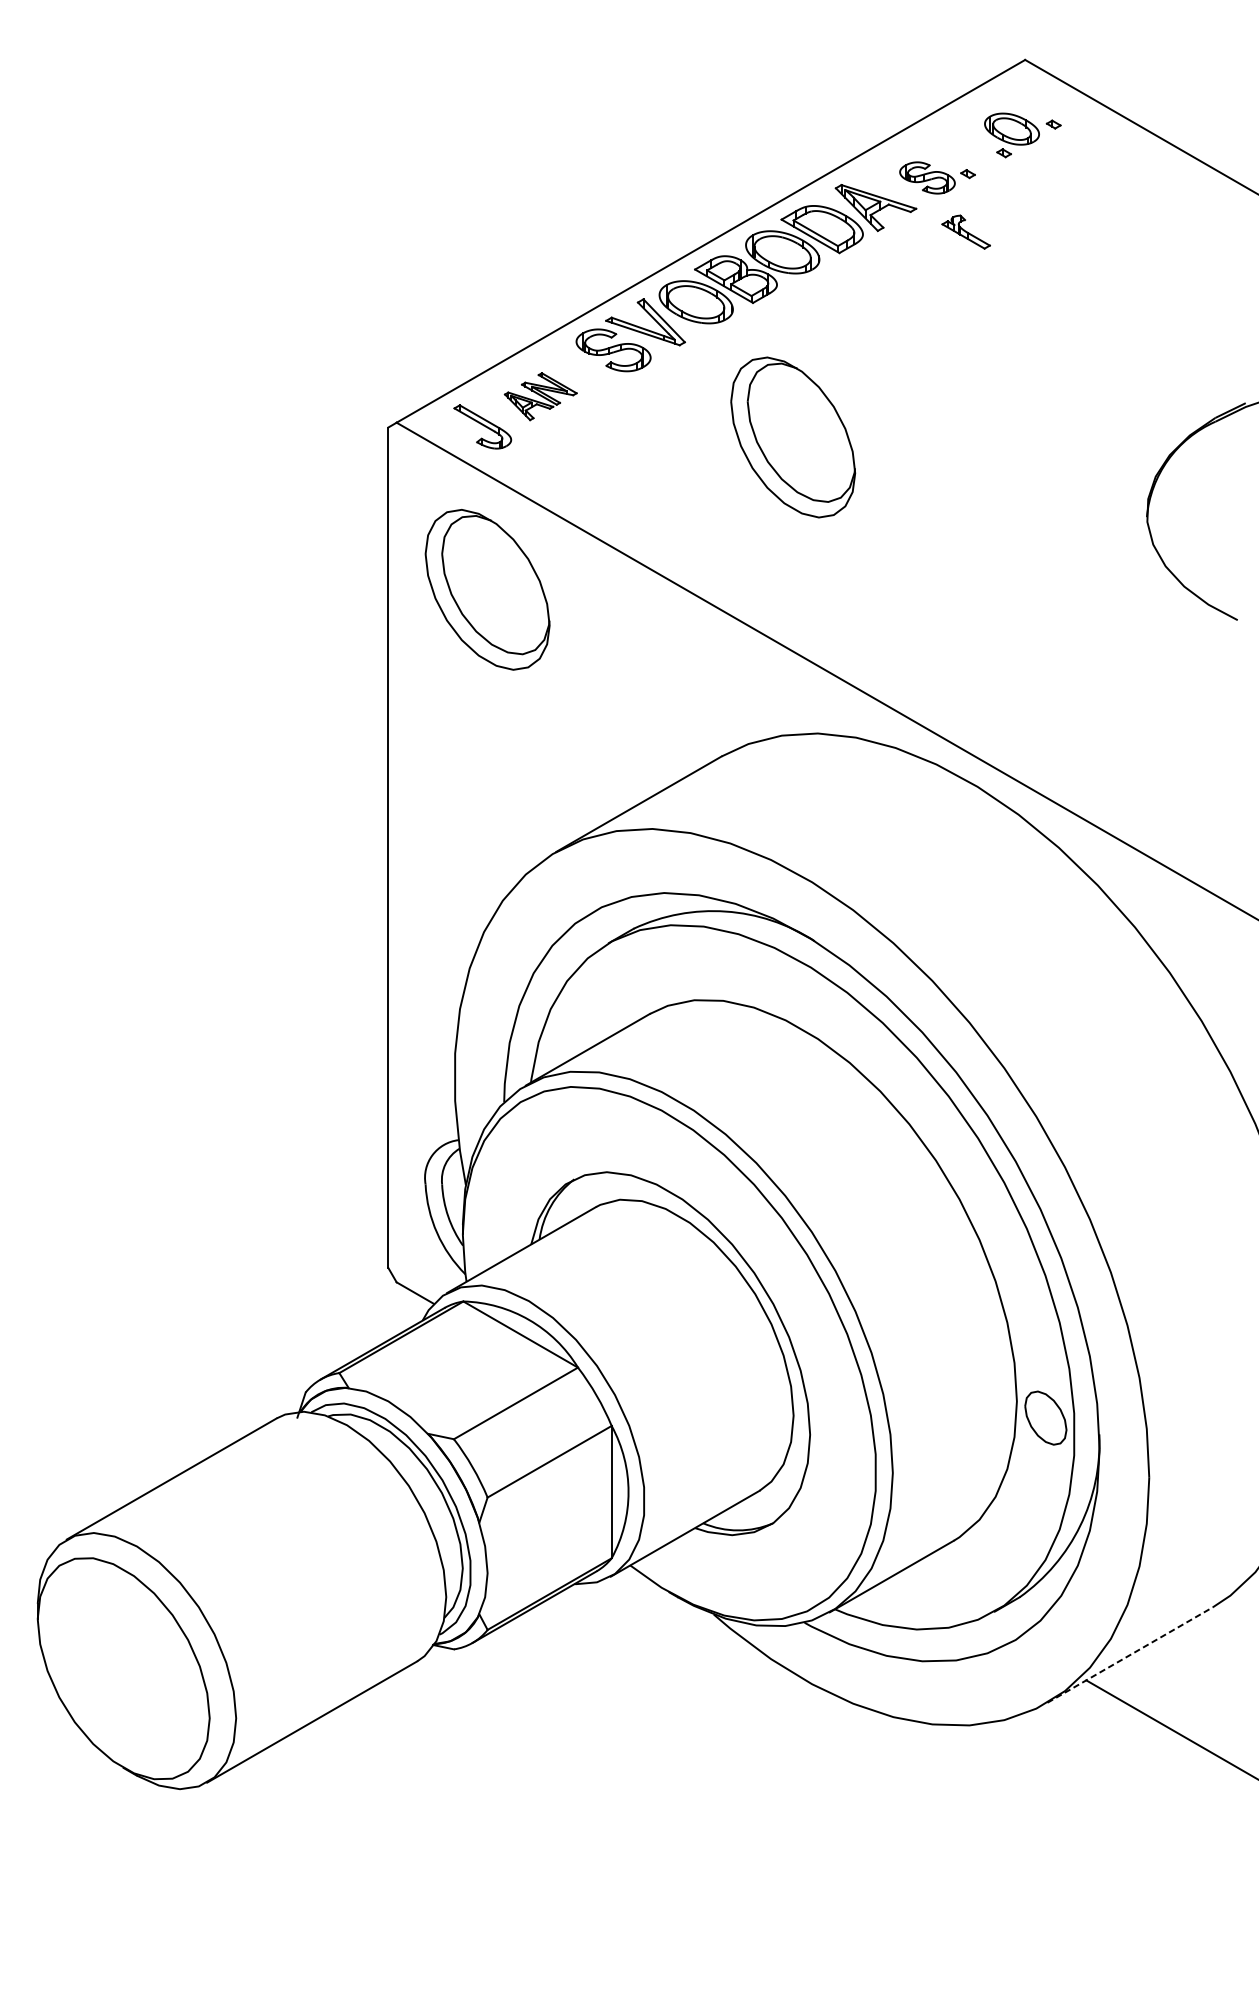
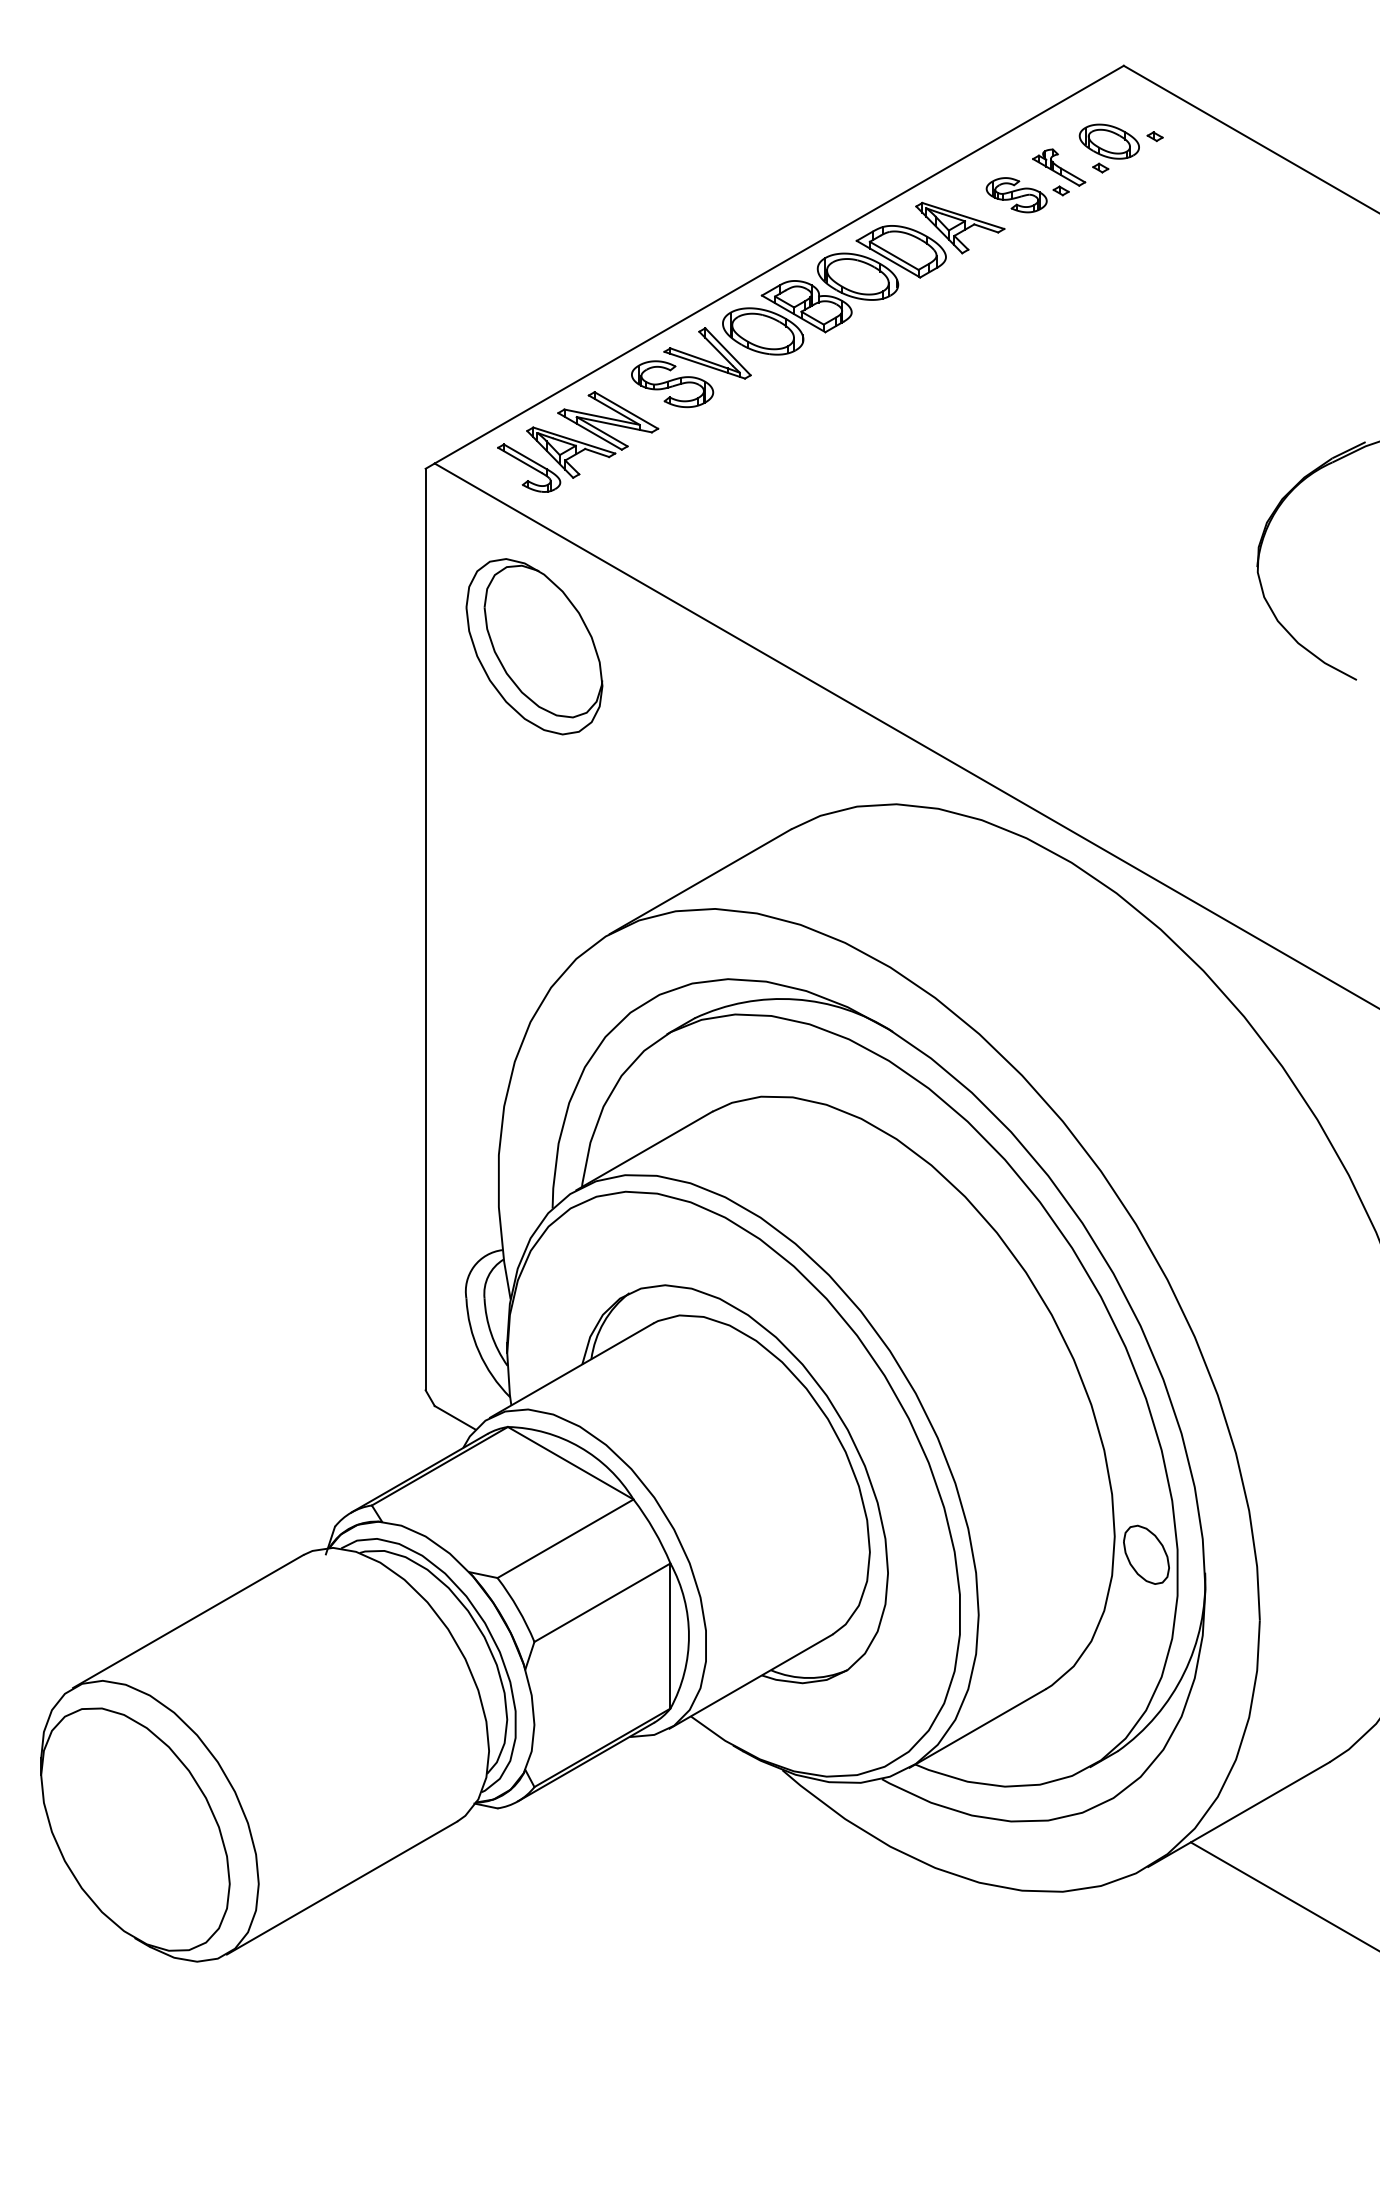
part: (966, 232) -> (1059, 167), moved
part: (540, 396) -> (592, 434), size x1.67
part: (793, 437) -> (869, 479), removed
line: (1129, 1654) -> (1238, 1814), dashed -> solid

